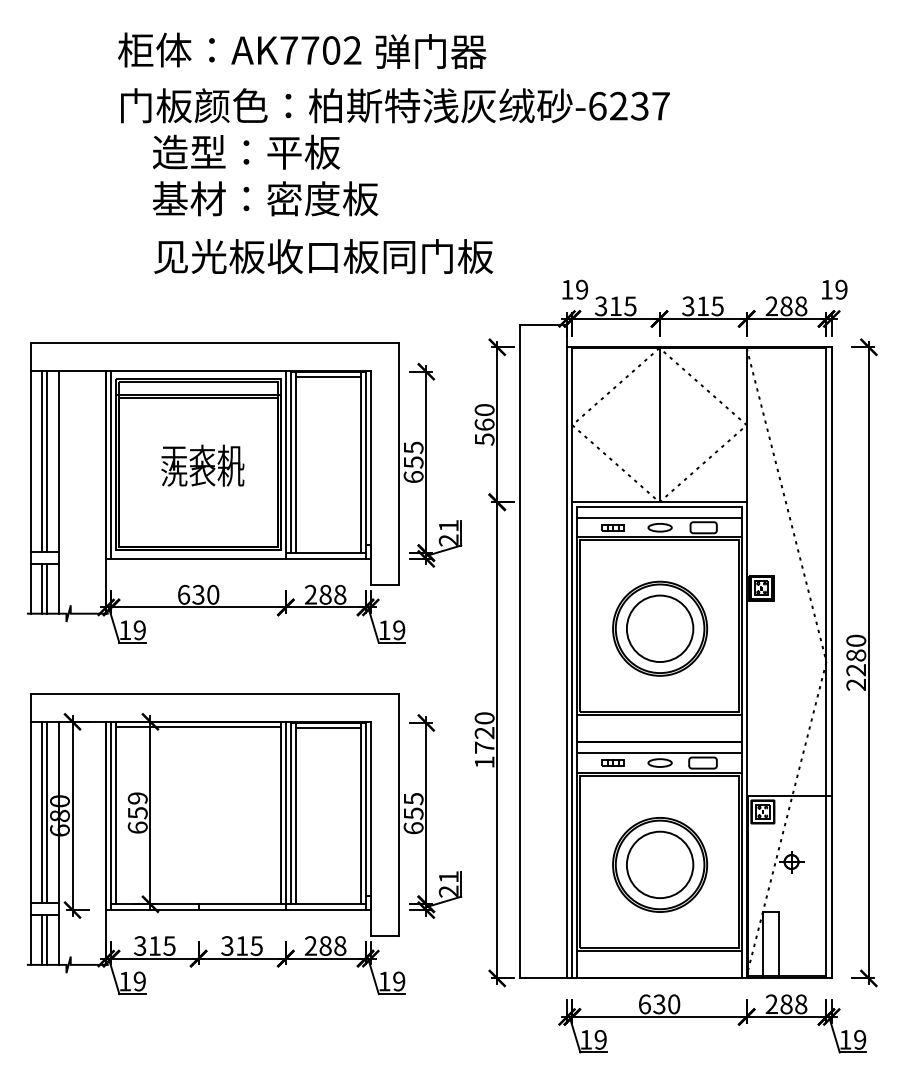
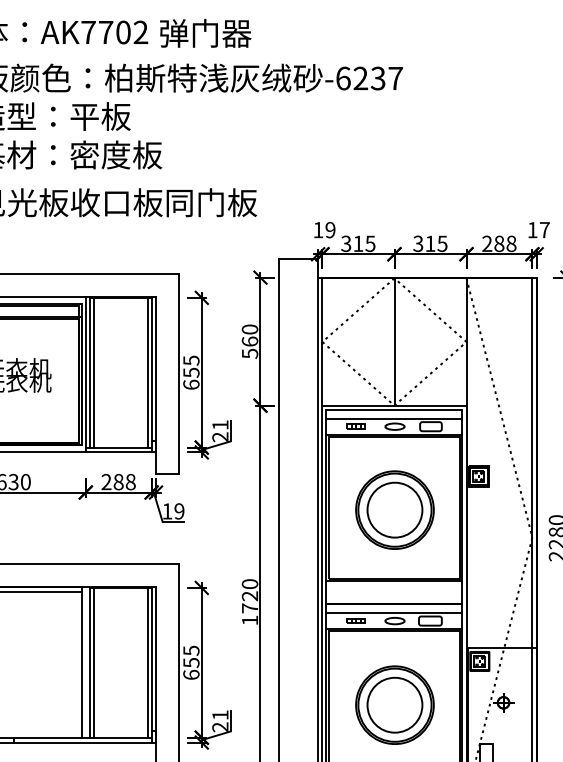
text: (841, 289) -> (544, 229), 19 -> 17
line: (327, 376) -> (120, 301), removed
line: (327, 727) -> (120, 591), removed
line: (285, 815) -> (85, 664), removed

